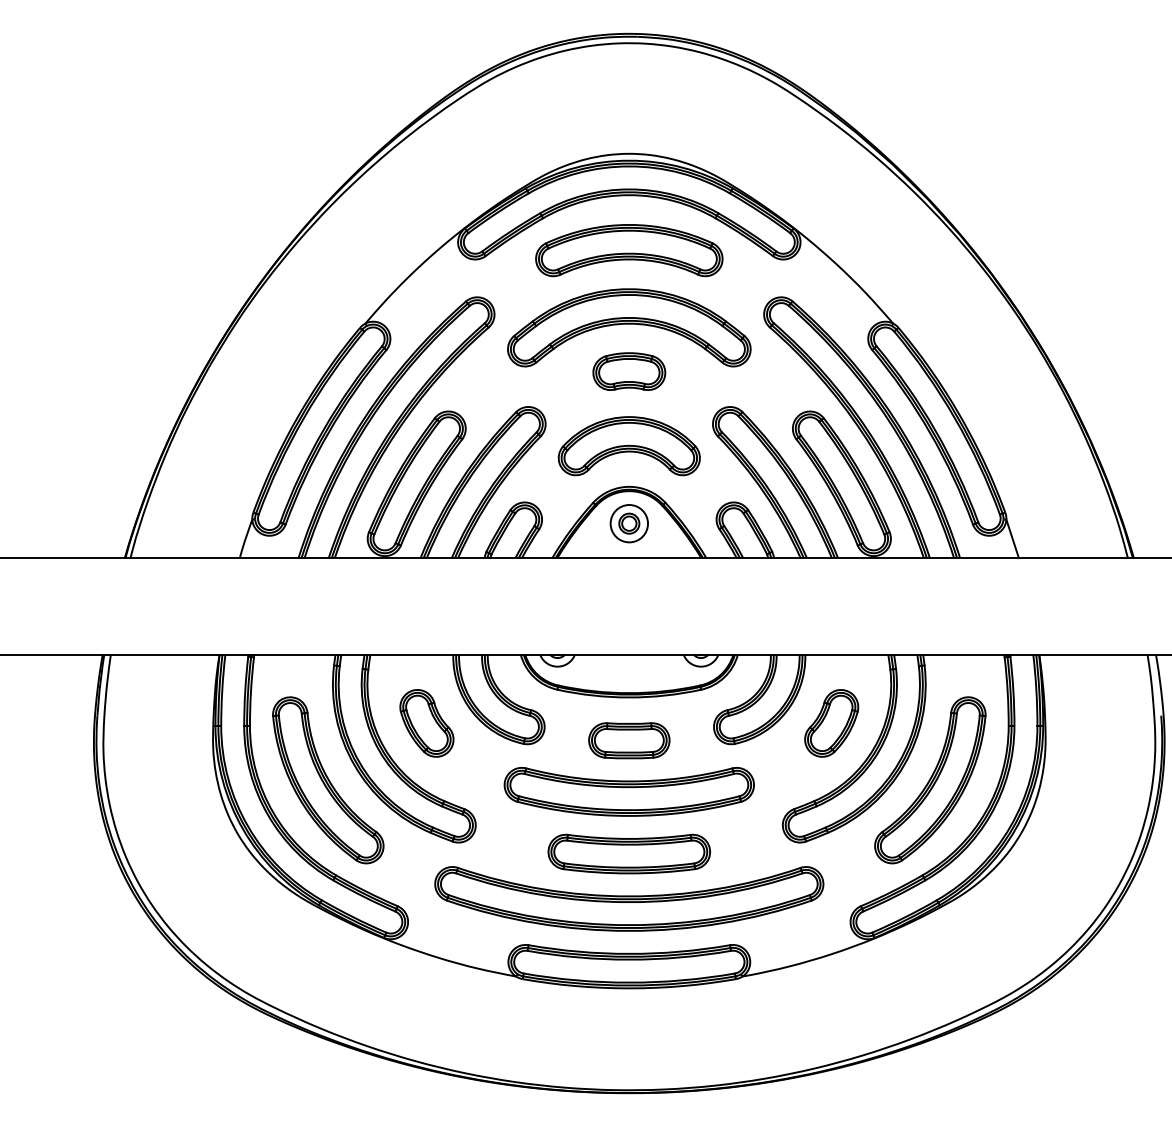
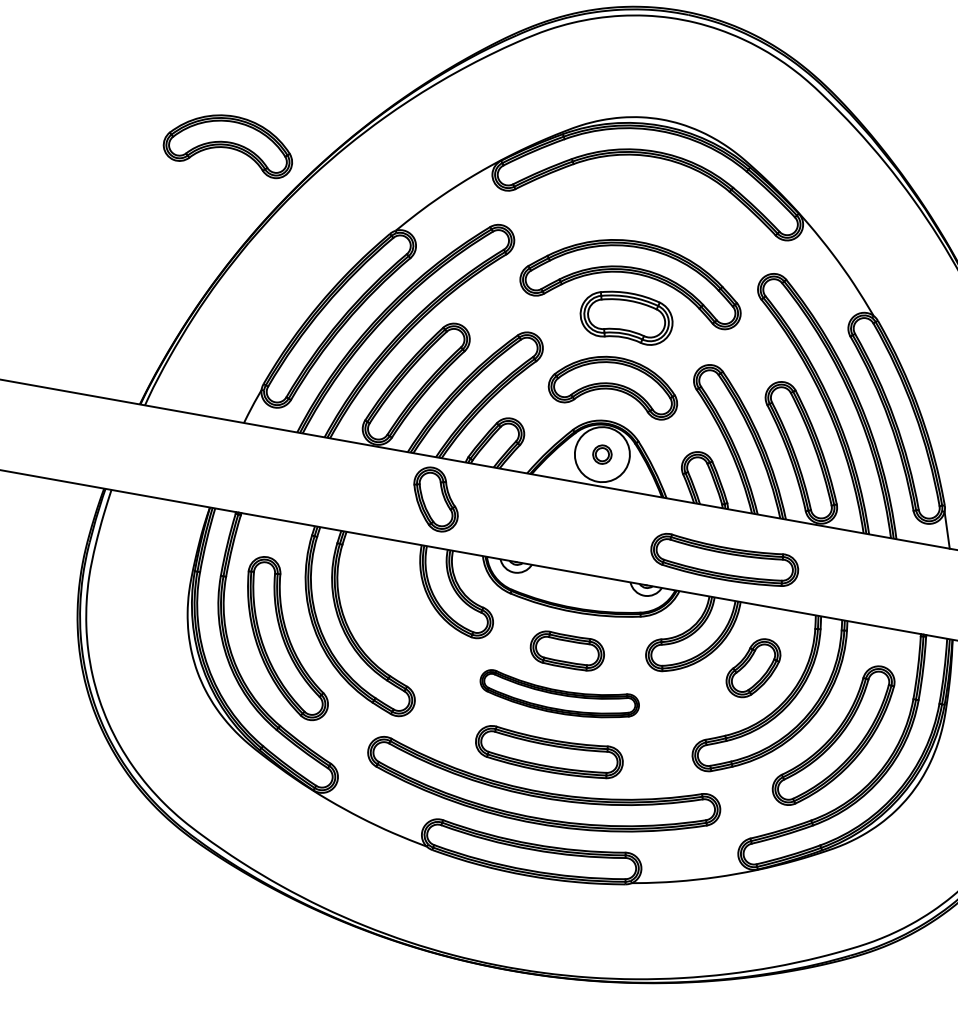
part: (629, 250) -> (646, 207), removed
part: (170, 261) -> (229, 143), added
part: (629, 371) -> (627, 316), size x1.4
circle: (629, 523) -> (602, 454), size x1.6
part: (780, 614) -> (724, 561), added
part: (426, 723) -> (435, 499), moved
part: (628, 791) -> (558, 697), size x0.7

